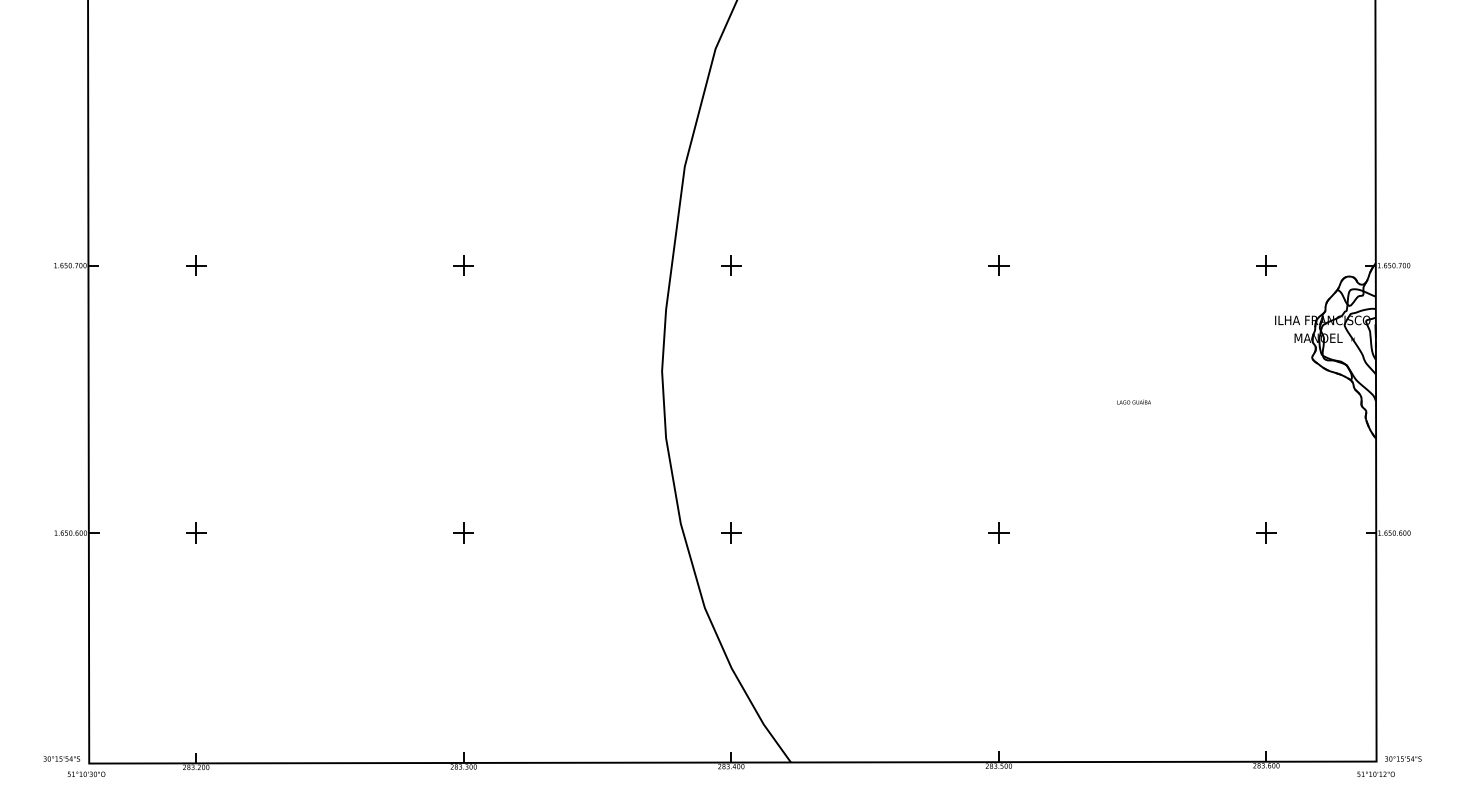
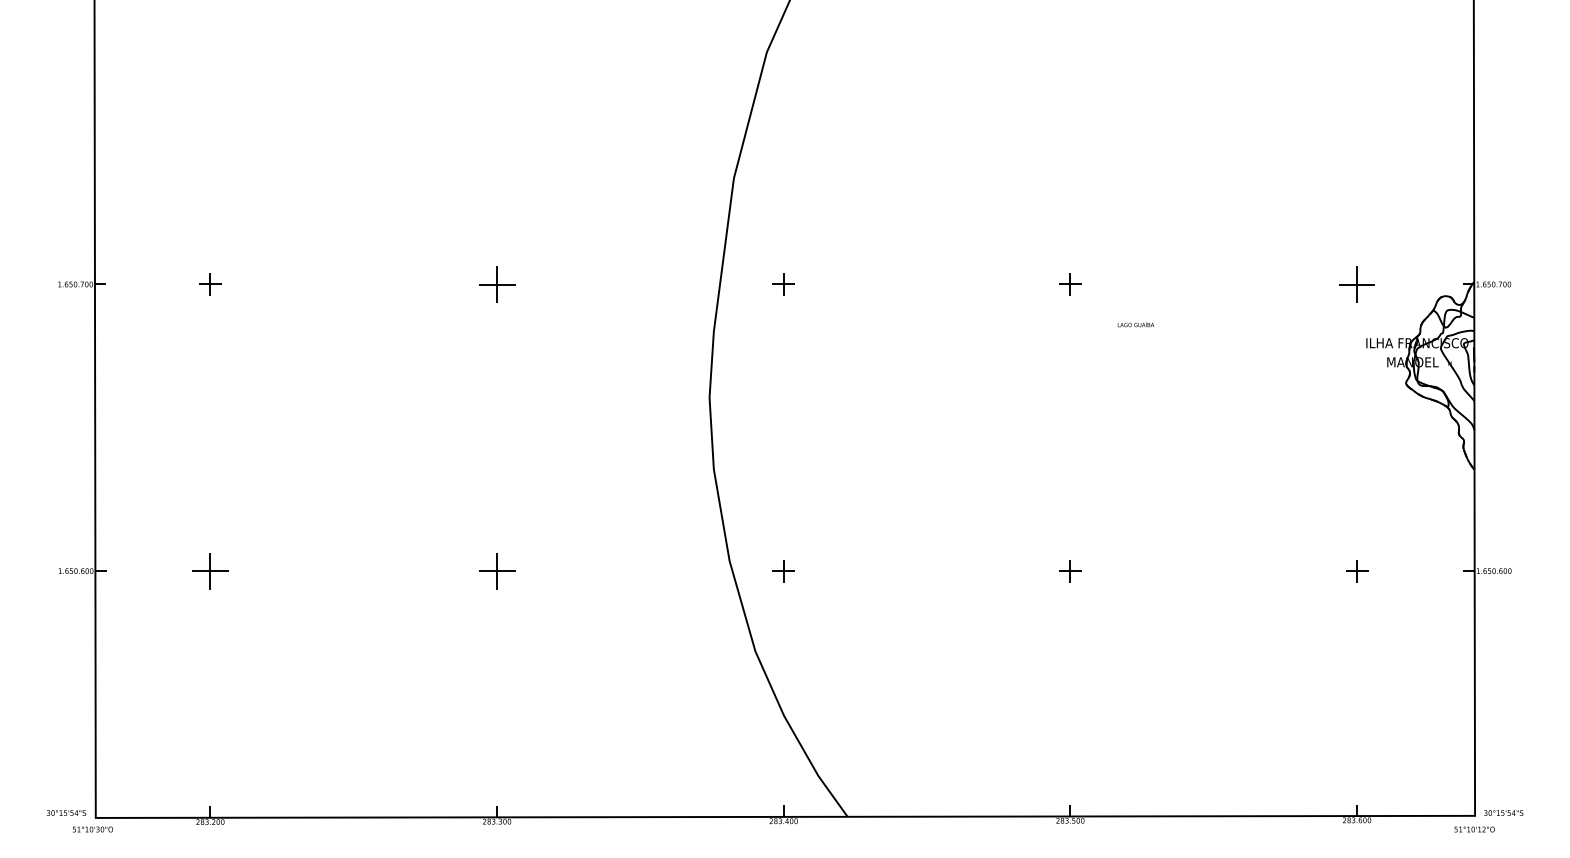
part: (463, 265) -> (496, 284), size x1.6
part: (1266, 265) -> (1357, 284), size x1.6
text: (1133, 401) -> (1135, 324), moved
part: (196, 532) -> (210, 570), size x1.6
part: (463, 532) -> (496, 570), size x1.6

